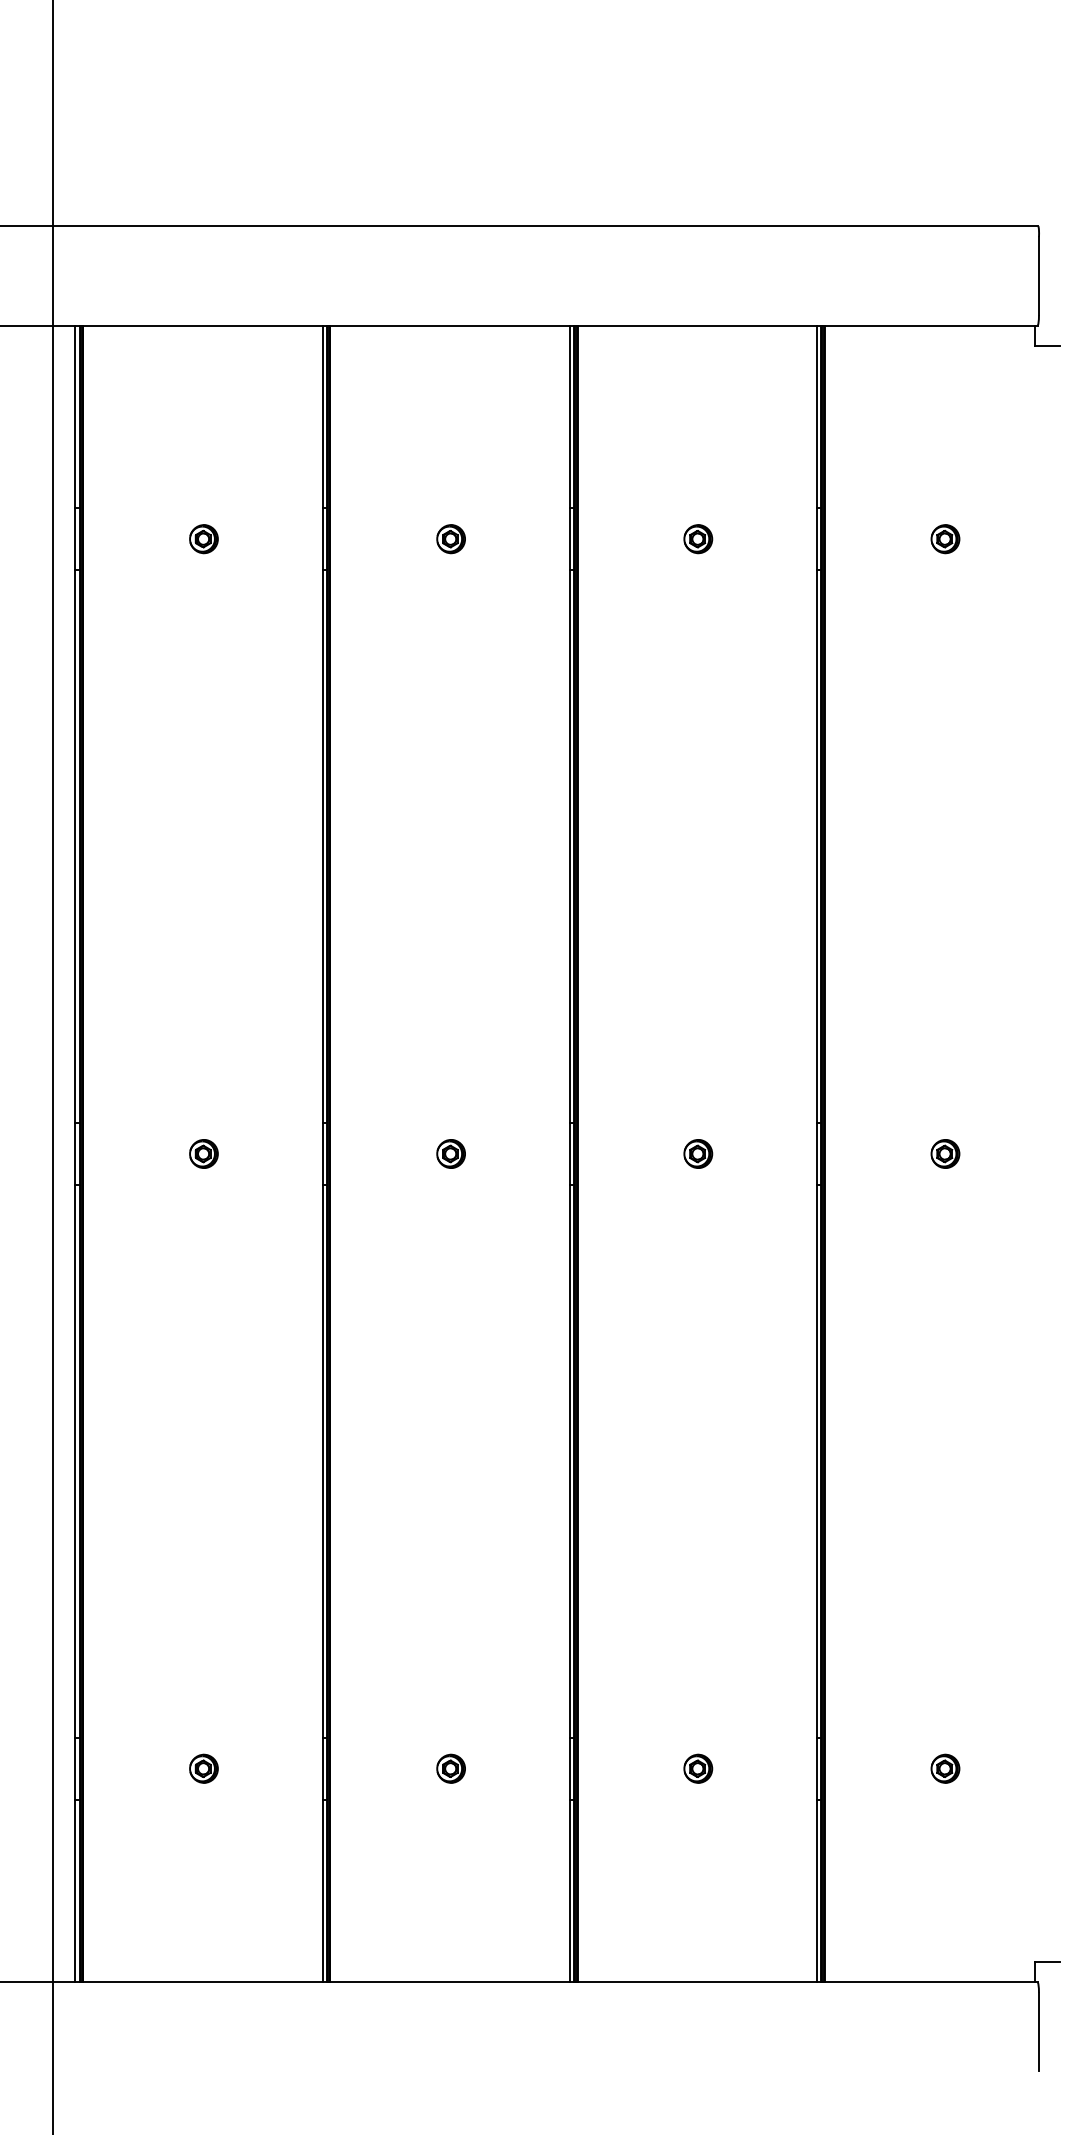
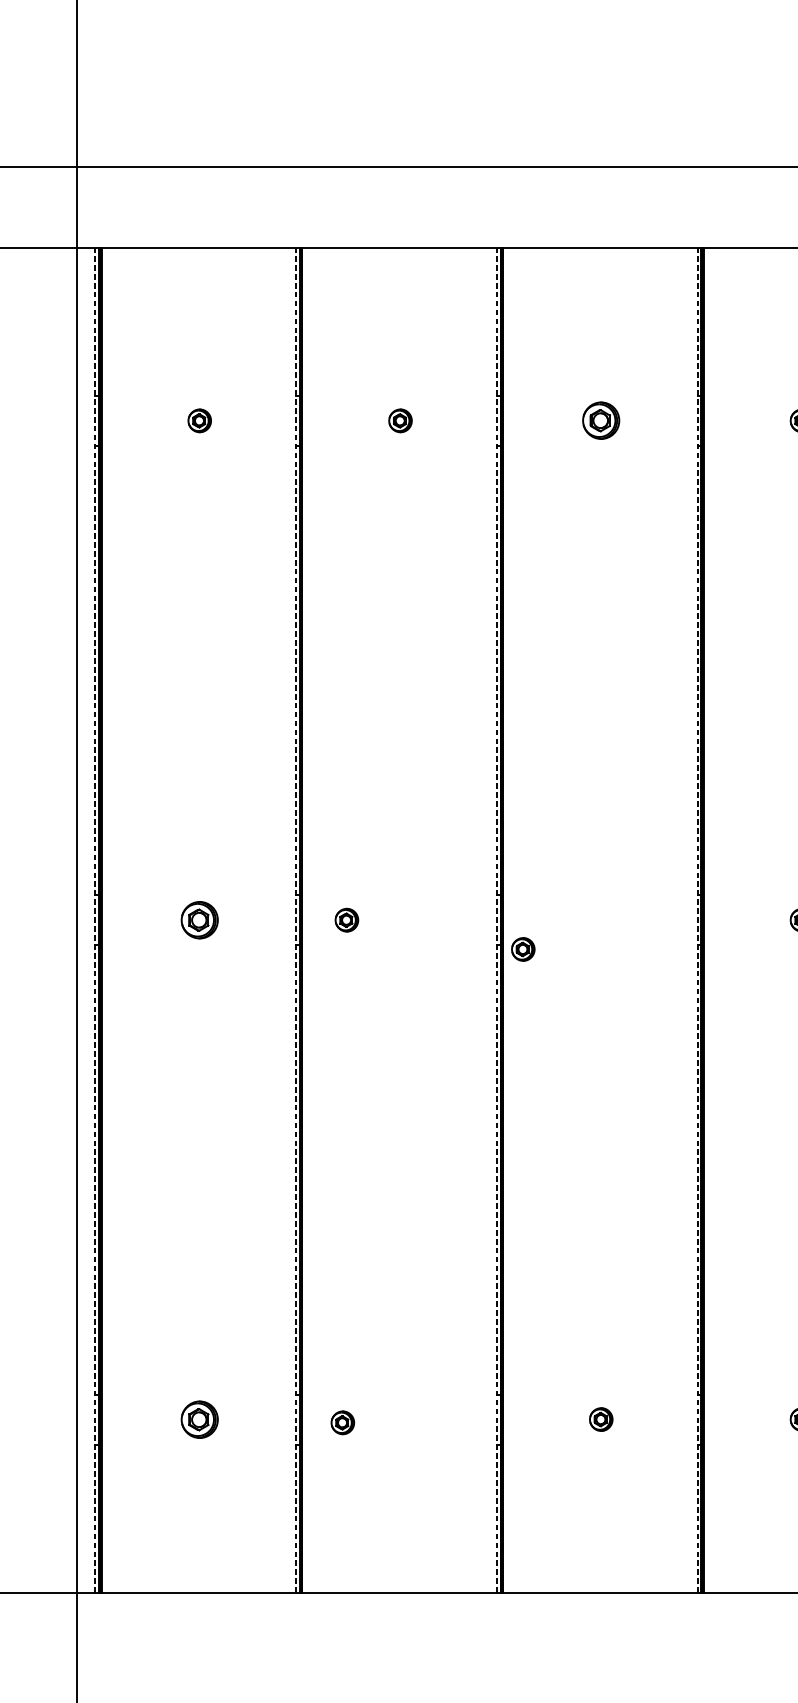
part: (698, 539) -> (601, 421), size x1.6
line: (75, 1153) -> (95, 919), solid -> dashed
part: (203, 1153) -> (199, 919), size x1.6
line: (322, 1153) -> (296, 919), solid -> dashed
part: (450, 1153) -> (346, 919), moved
line: (569, 1153) -> (496, 919), solid -> dashed
part: (698, 1153) -> (523, 949), moved
line: (816, 1153) -> (697, 919), solid -> dashed
part: (203, 1768) -> (199, 1419), size x1.6
part: (450, 1768) -> (342, 1422), moved

